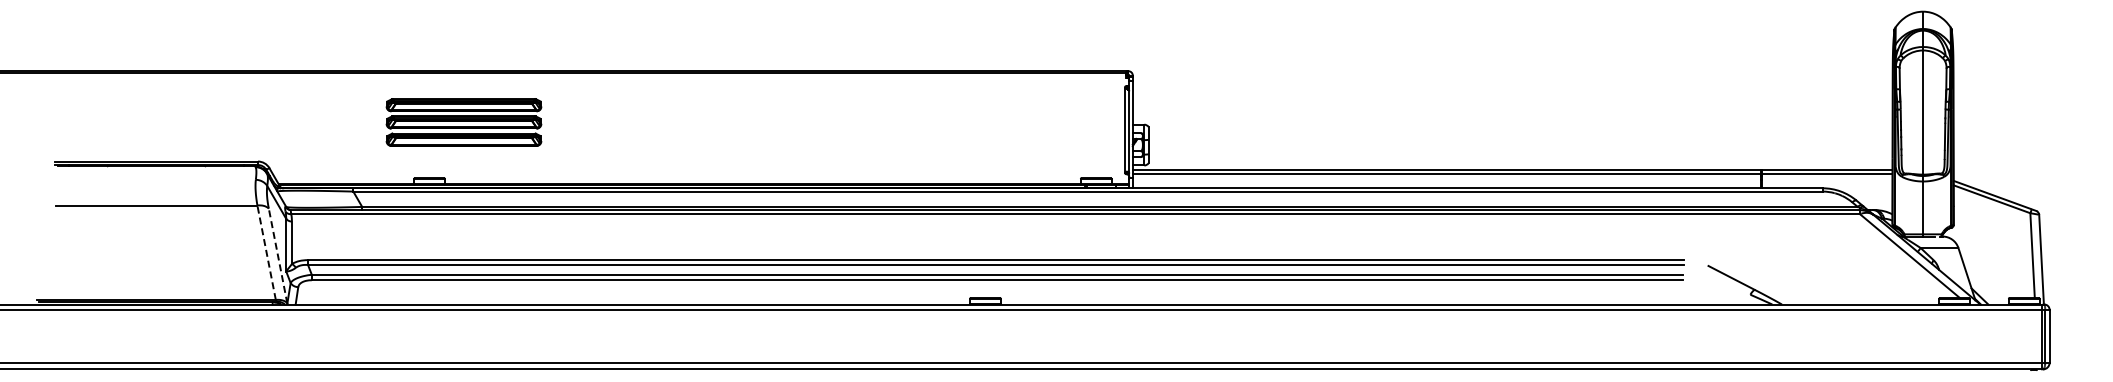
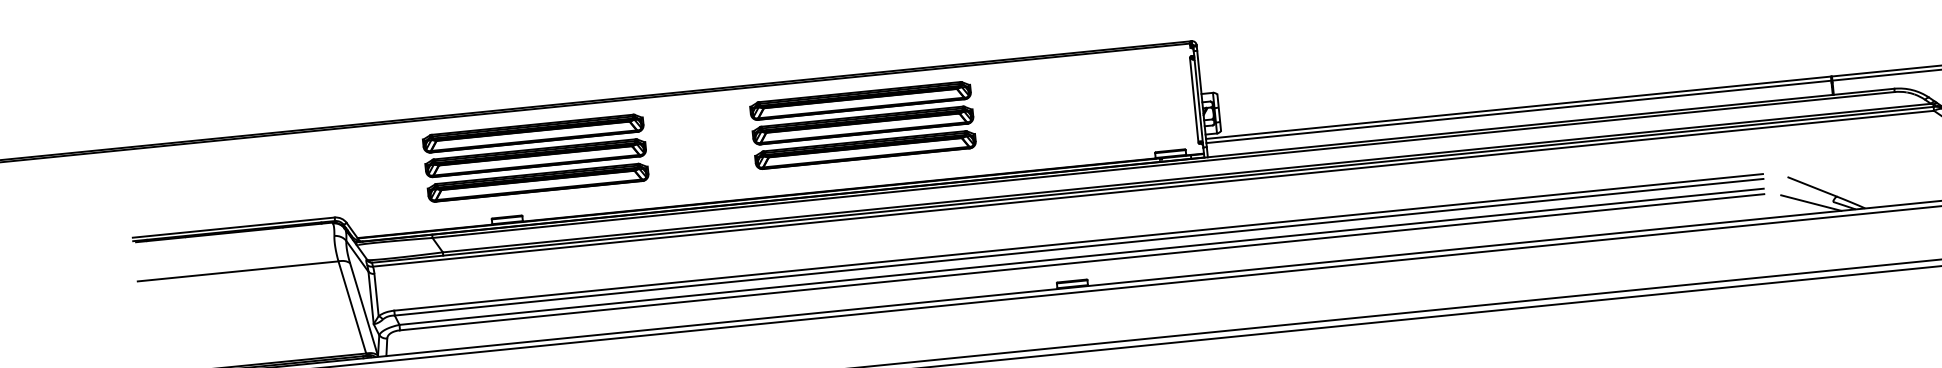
part: (463, 122) -> (535, 158), size x1.43
part: (792, 122) -> (862, 125), added
line: (266, 252) -> (352, 307), dashed -> solid
line: (277, 255) -> (363, 309), dashed -> solid
line: (1728, 293) -> (1811, 202), added

